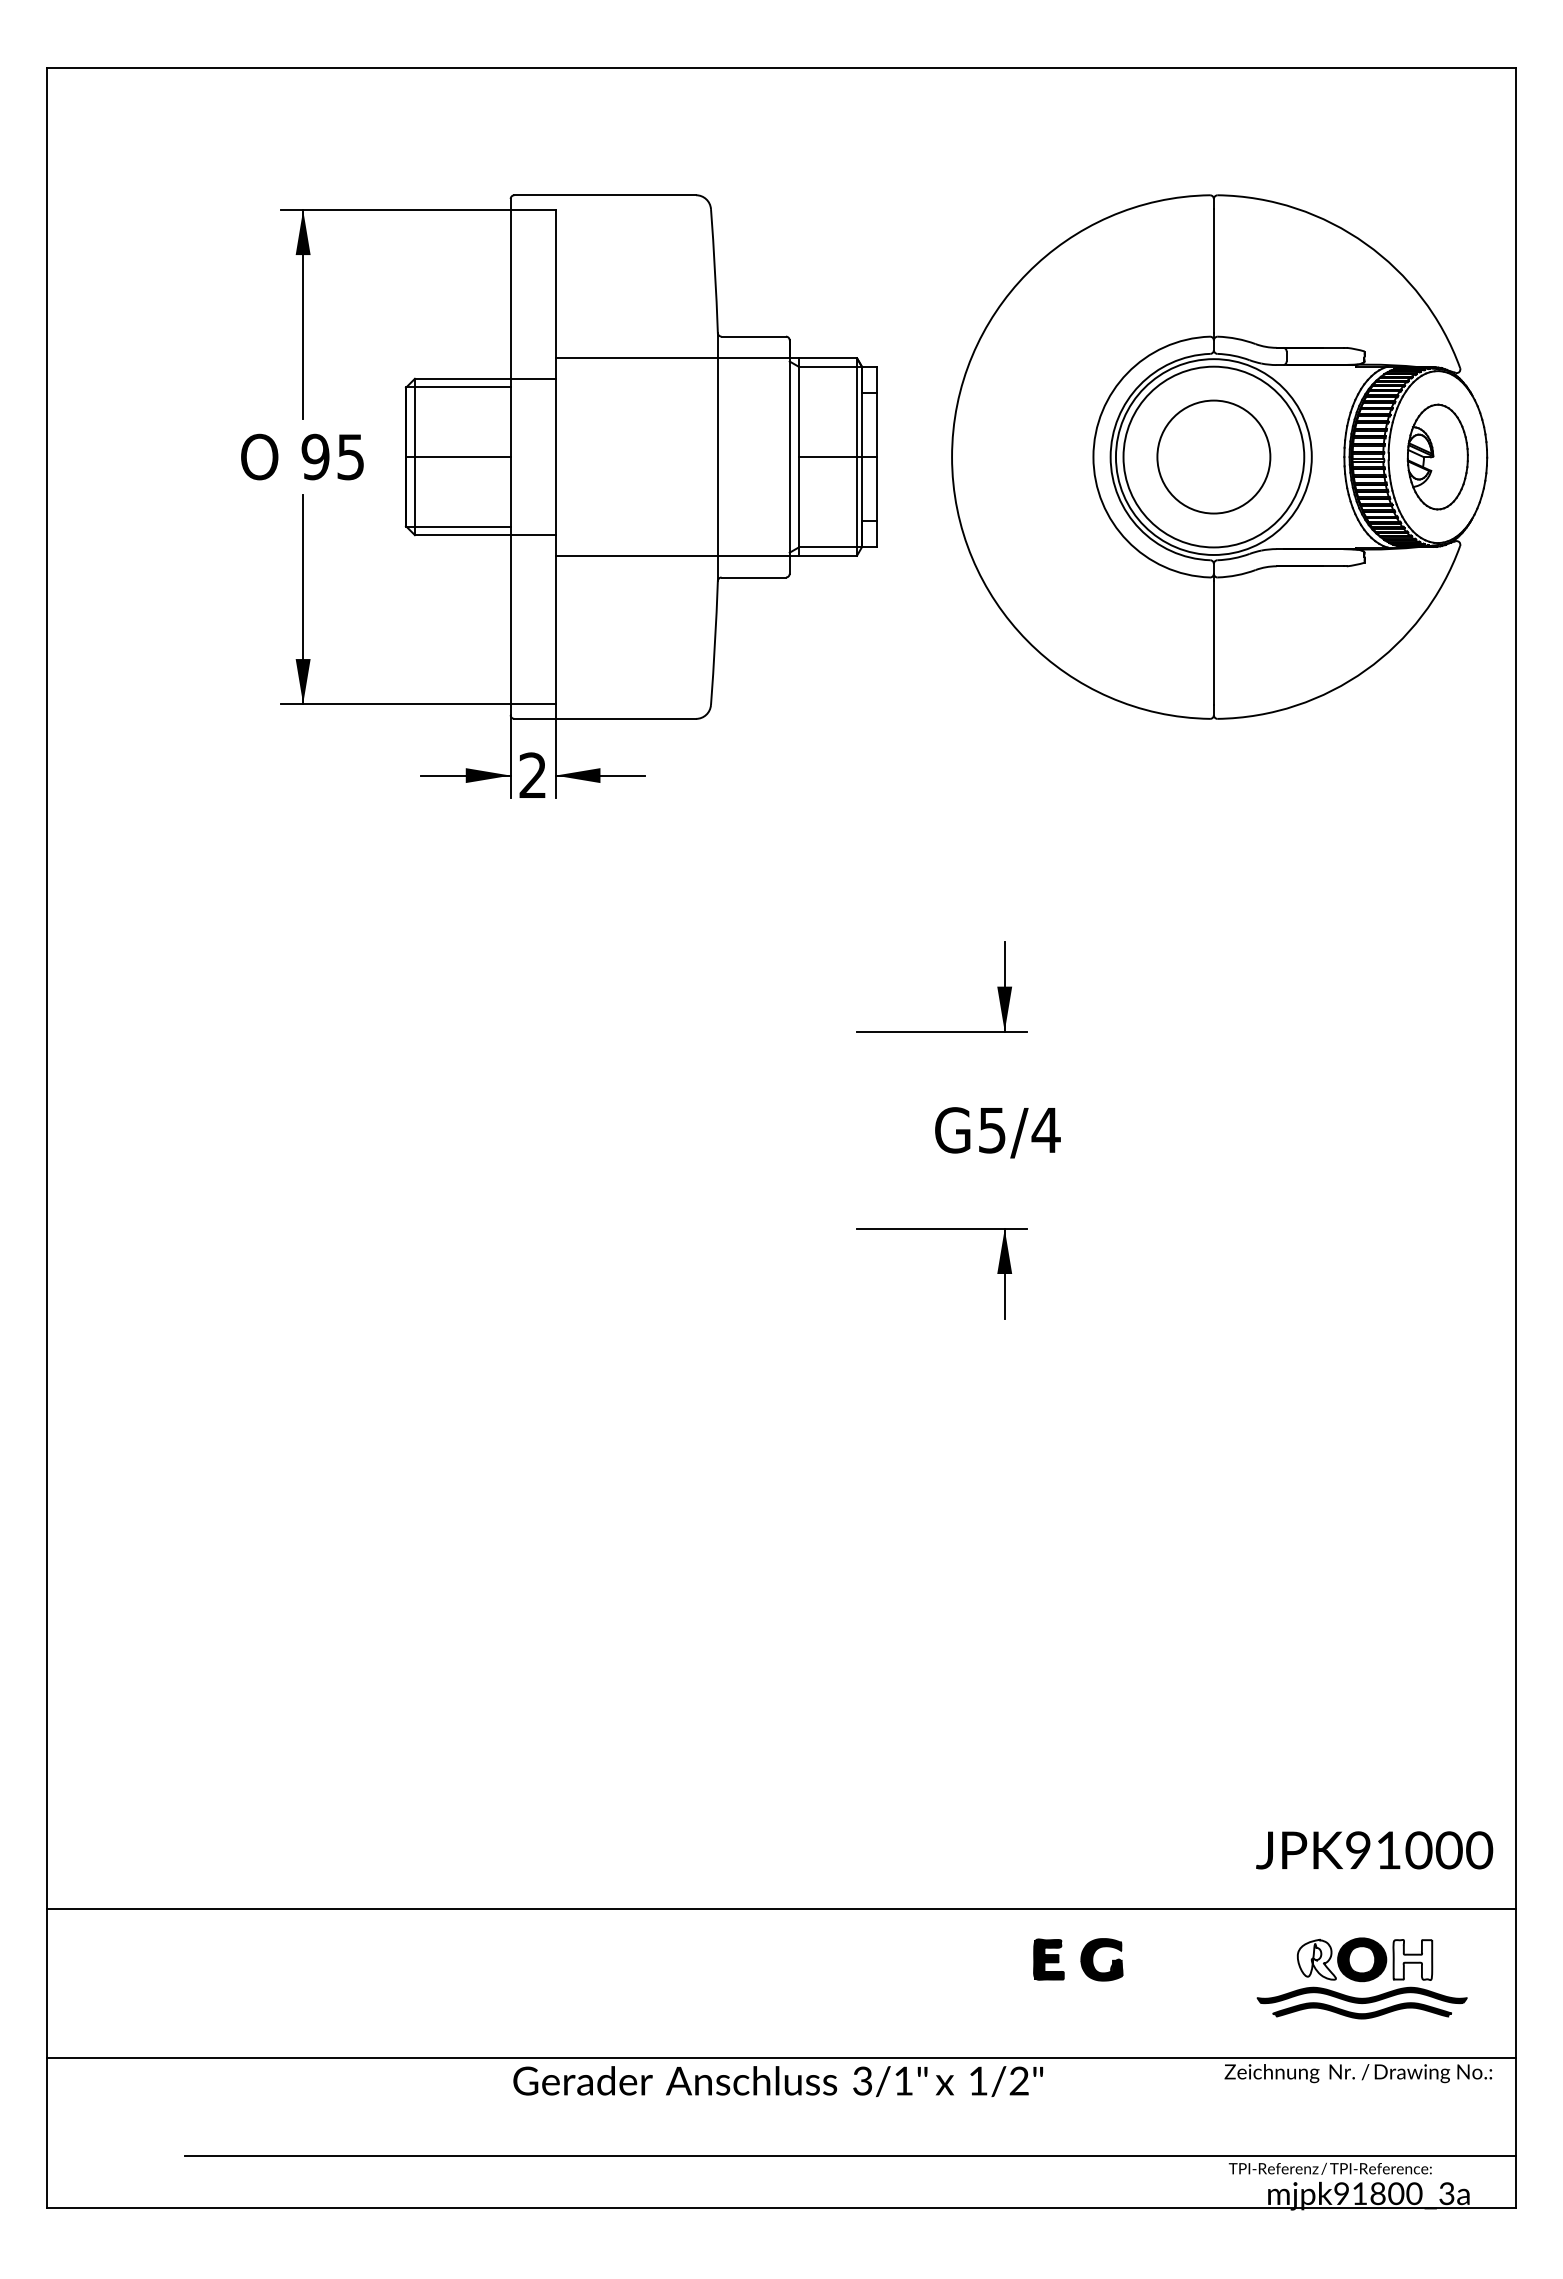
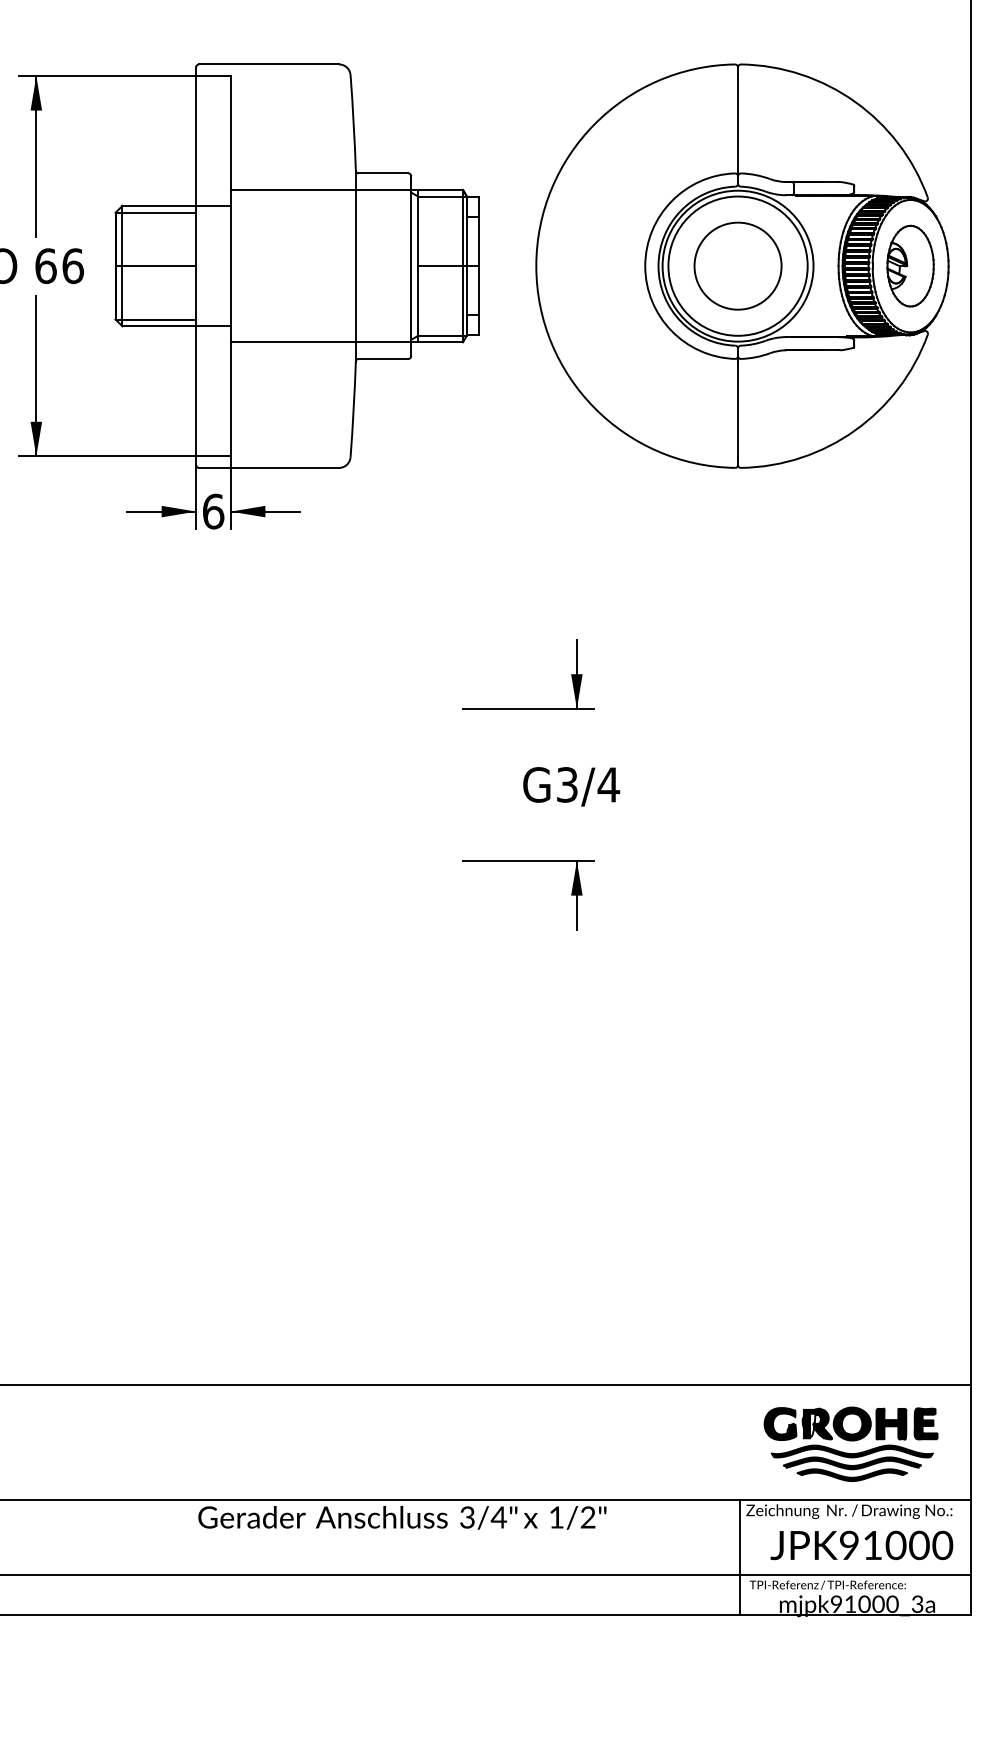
text: (333, 456) -> (59, 265), 95 -> 66
text: (533, 775) -> (213, 511), 2 -> 6
text: (992, 1129) -> (567, 784), G5/4 -> G3/4
text: (1374, 1850) -> (861, 1545), moved
part: (1048, 1959) -> (925, 1423), moved
part: (1093, 1959) -> (773, 1423), moved
fill: (1317, 1959) -> (817, 1423), added
fill: (1412, 1959) -> (891, 1423), added
part: (1362, 2025) -> (852, 1474), added
text: (903, 2080) -> (498, 1517), 3/1" -> 3/4"
line: (1216, 2132) -> (740, 1557), added
text: (1378, 2193) -> (864, 1604), mjpk91800_3a -> mjpk91000_3a

